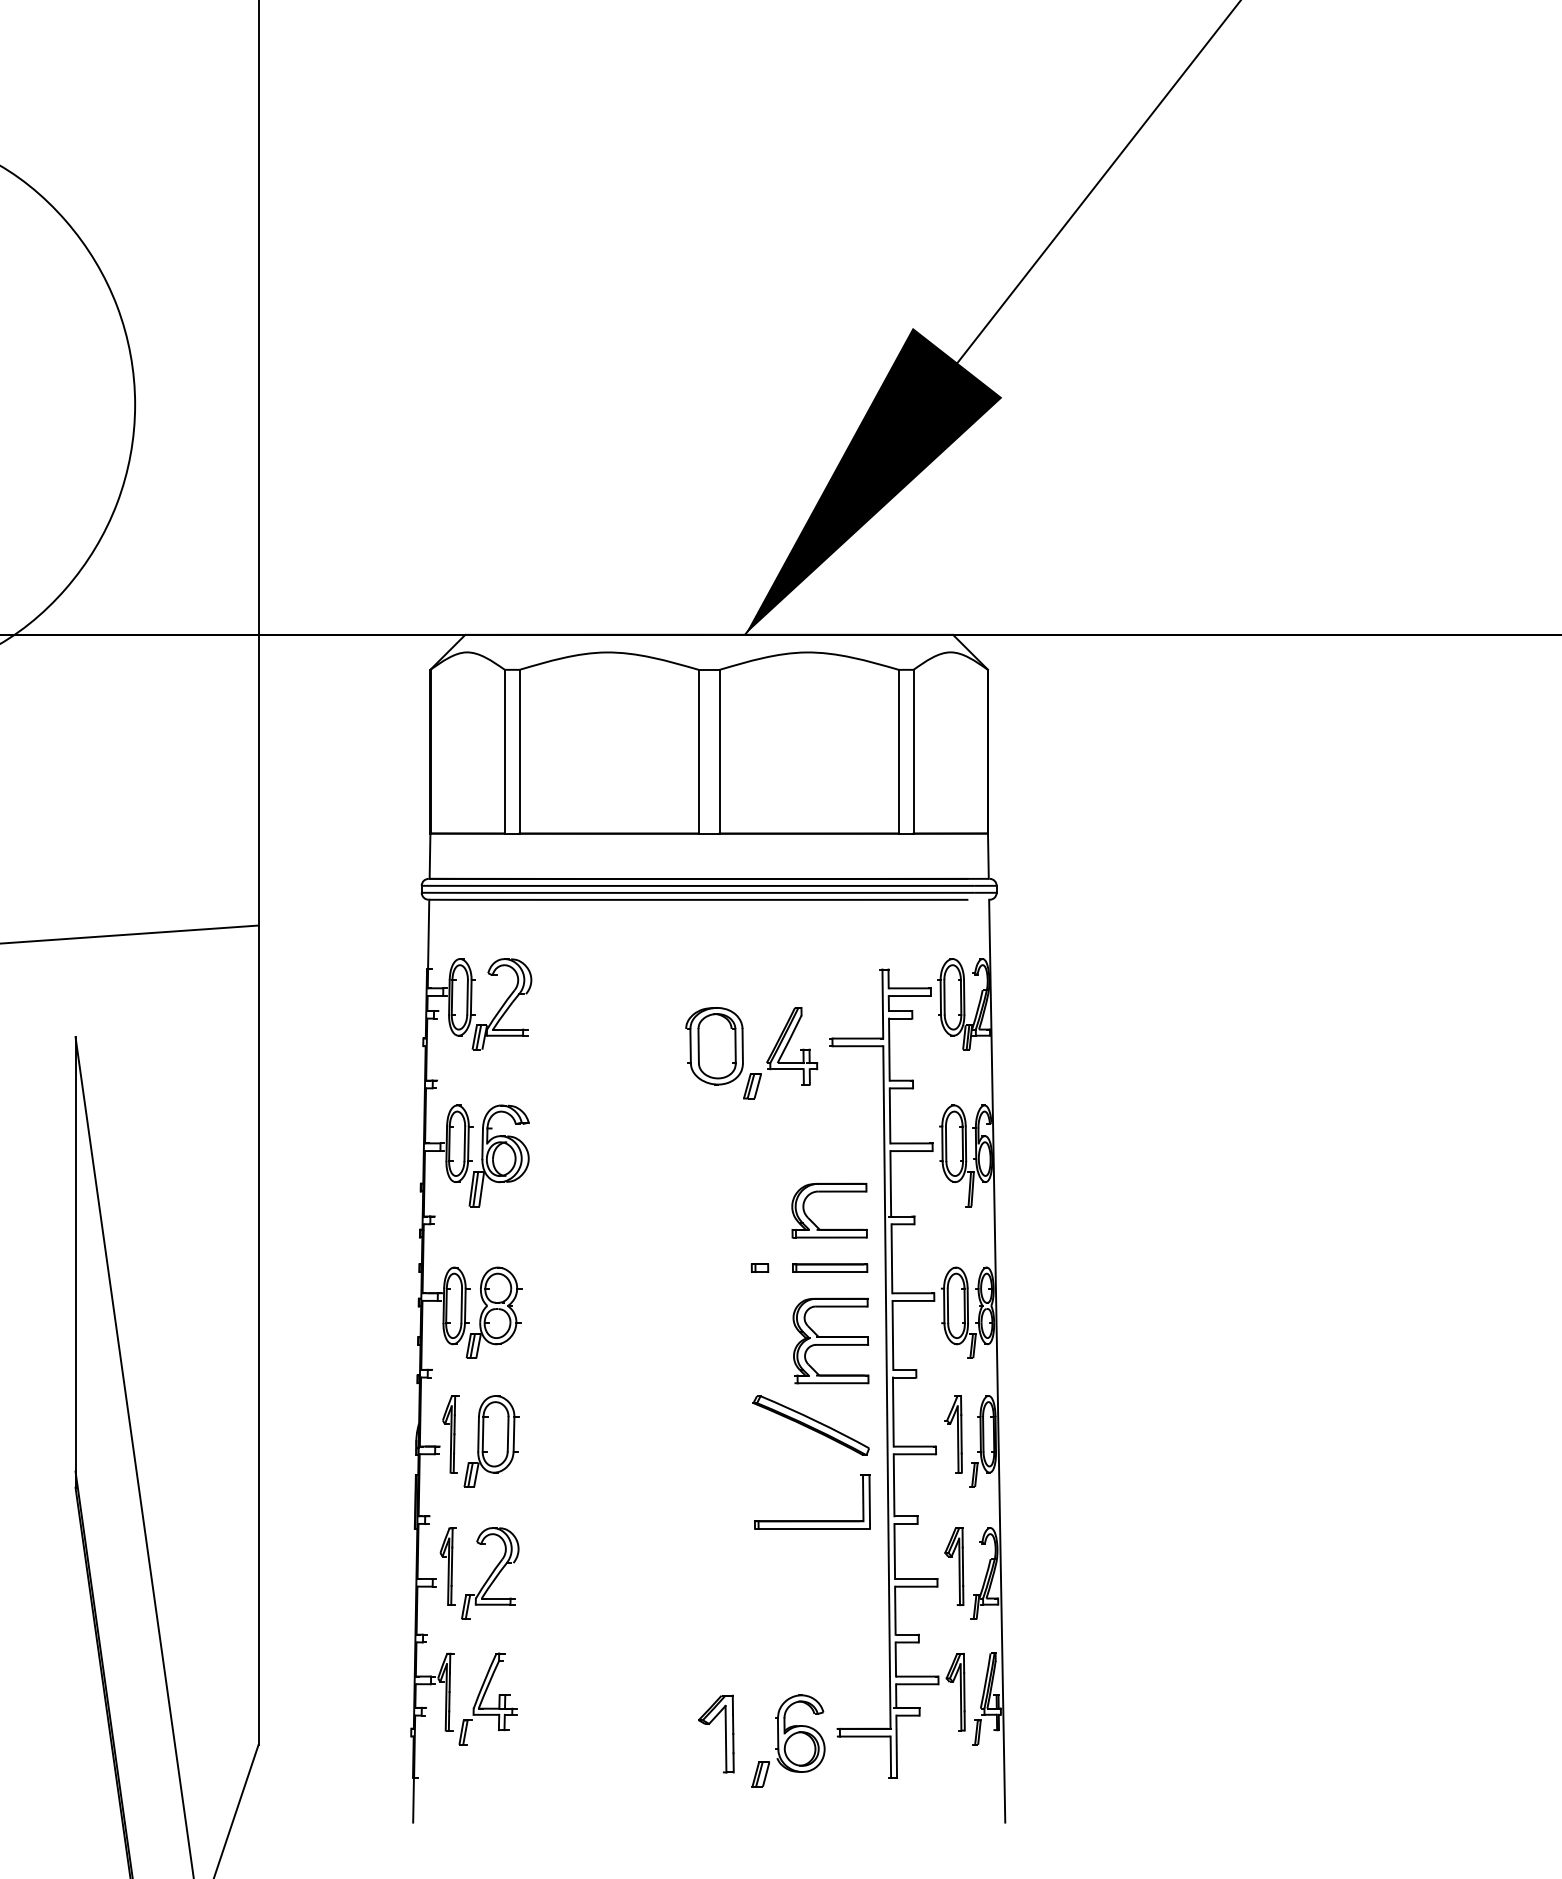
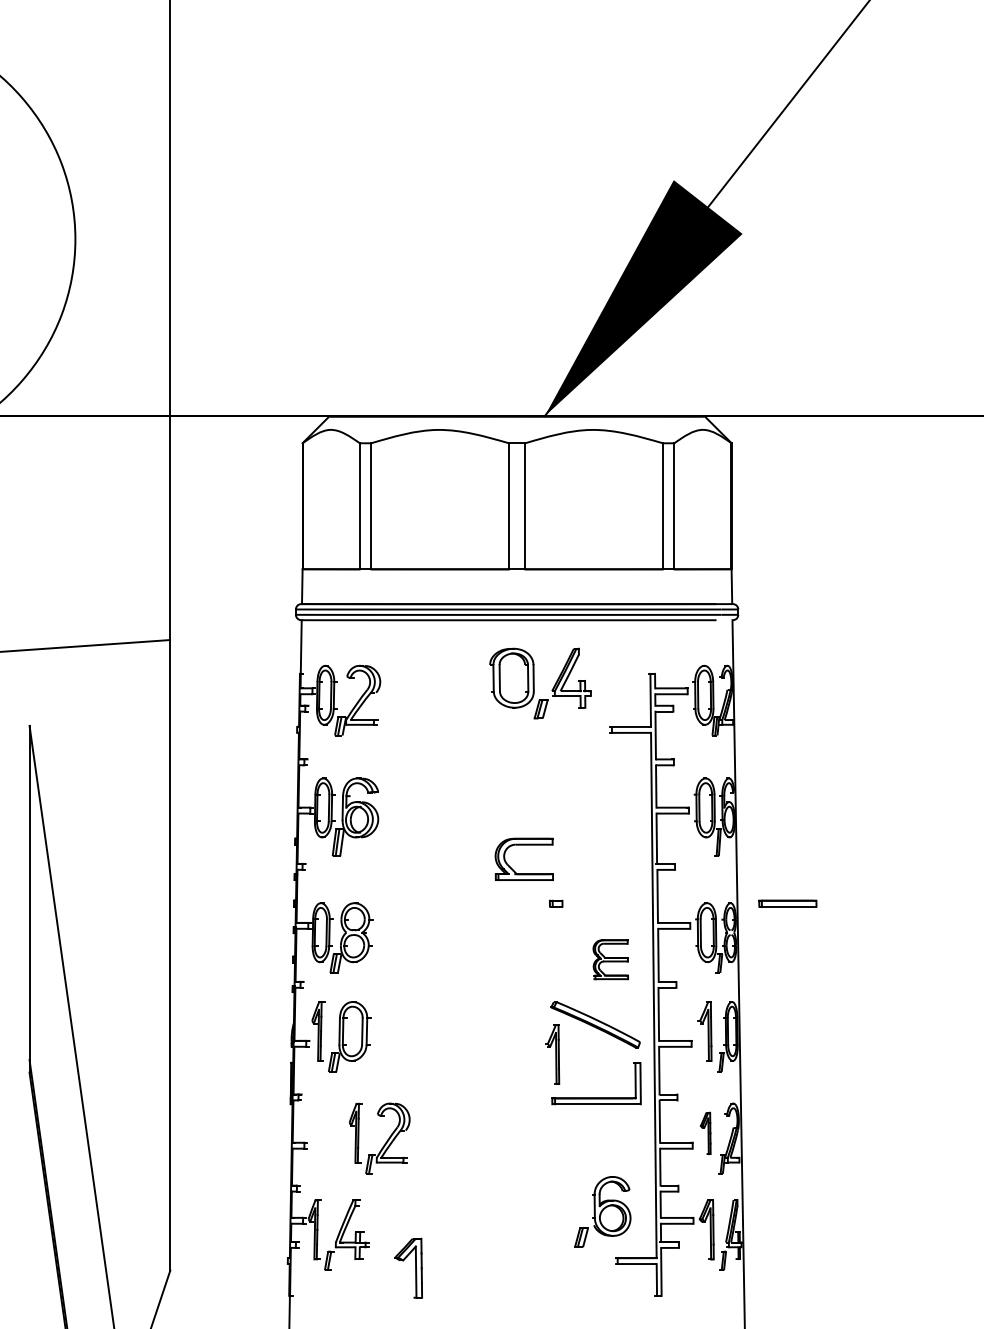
part: (743, 1053) -> (534, 683), moved
part: (829, 1192) -> (524, 845), moved
part: (830, 1267) -> (788, 903), moved
part: (830, 1340) -> (610, 959), size x0.6
part: (755, 1464) -> (552, 1054), added
part: (954, 1566) -> (705, 1133), size x0.7
part: (487, 1578) -> (385, 1142), moved
part: (725, 1733) -> (415, 1267), moved
part: (788, 1740) -> (602, 1211), moved

